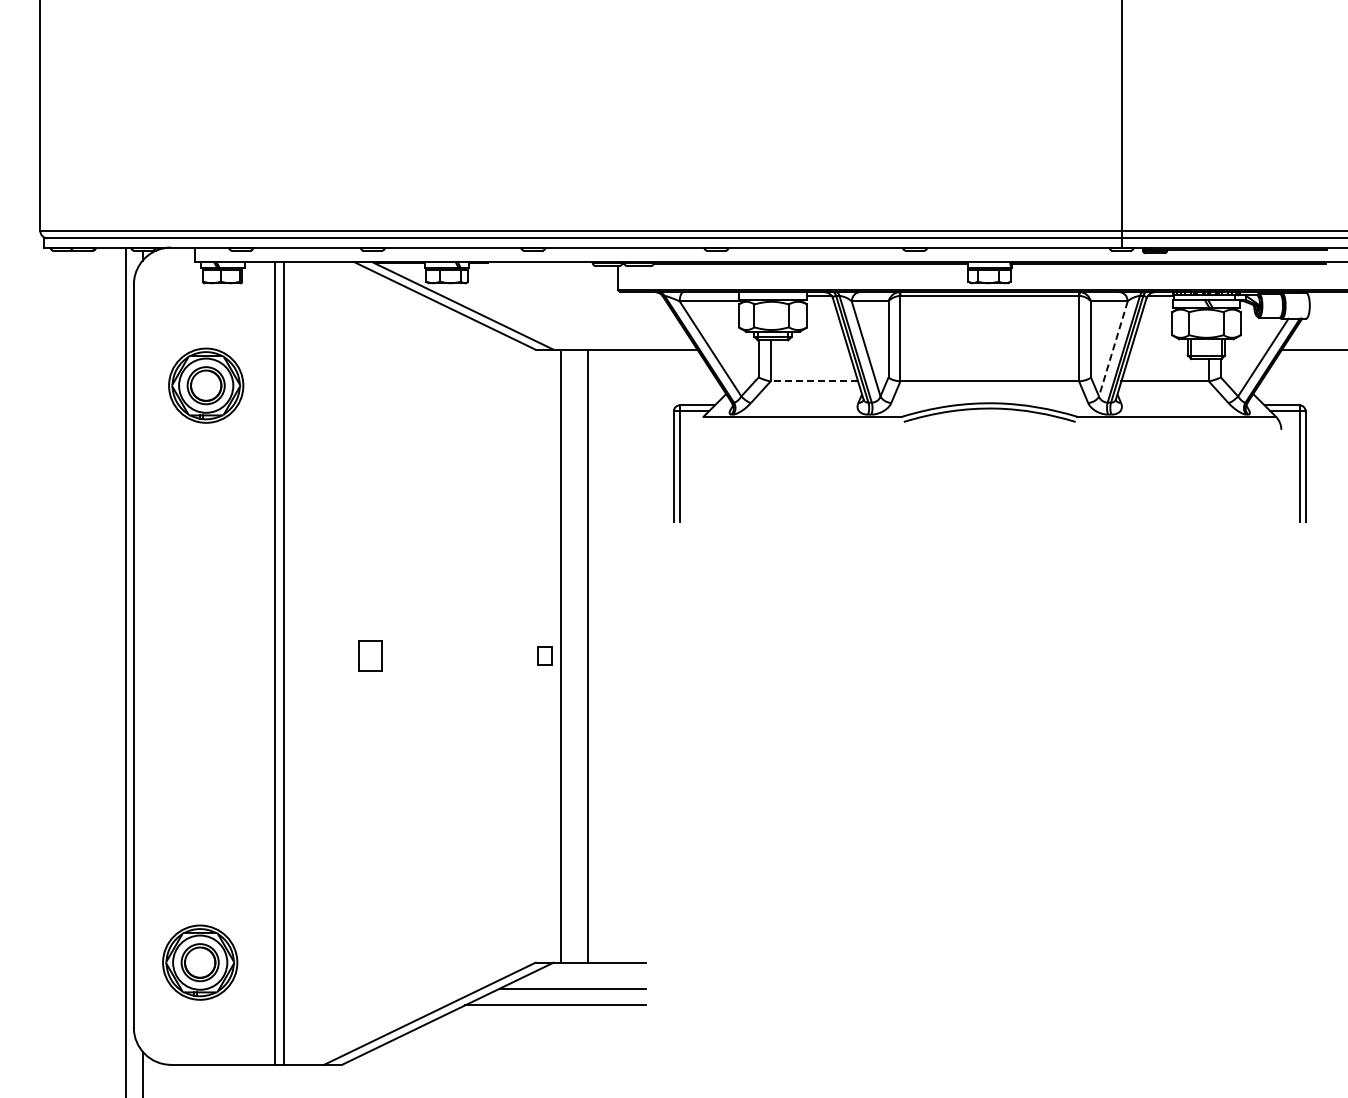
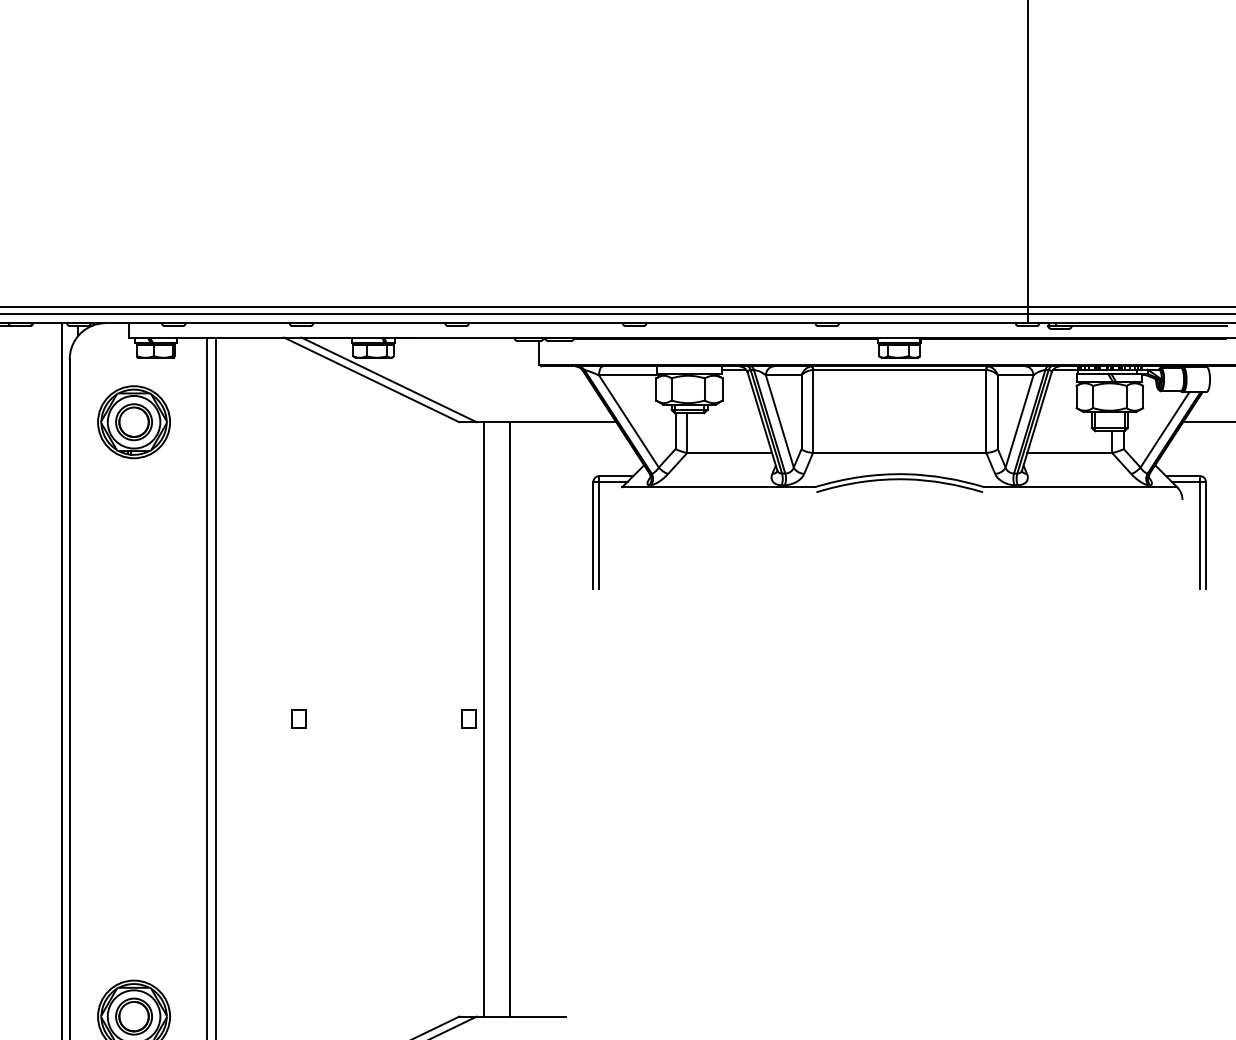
line: (1113, 348) -> (1019, 421), dashed -> solid
line: (814, 381) -> (729, 453), dashed -> solid
part: (206, 385) -> (134, 422), moved
part: (369, 655) -> (298, 718), size x0.62

